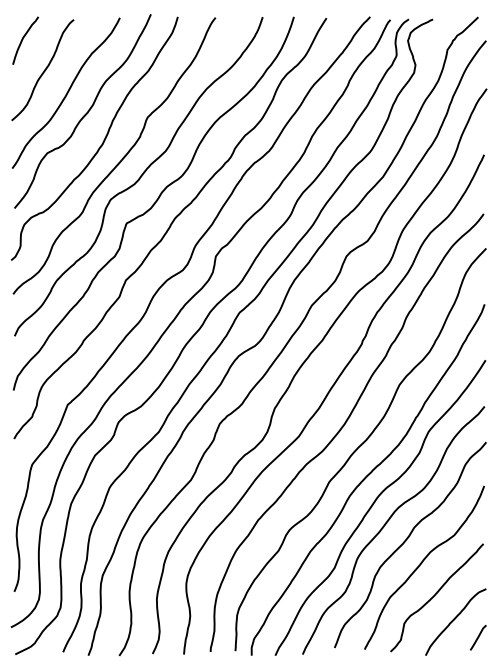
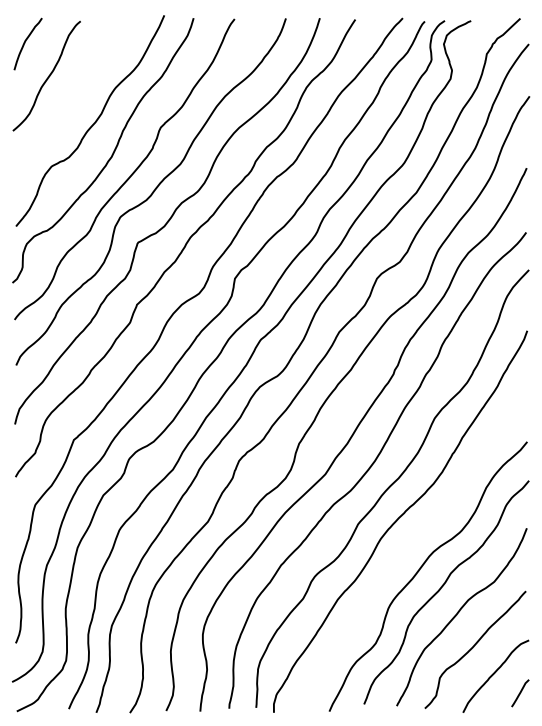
curve: (66, 93) -> (72, 101), removed
curve: (375, 502) -> (408, 546), removed

